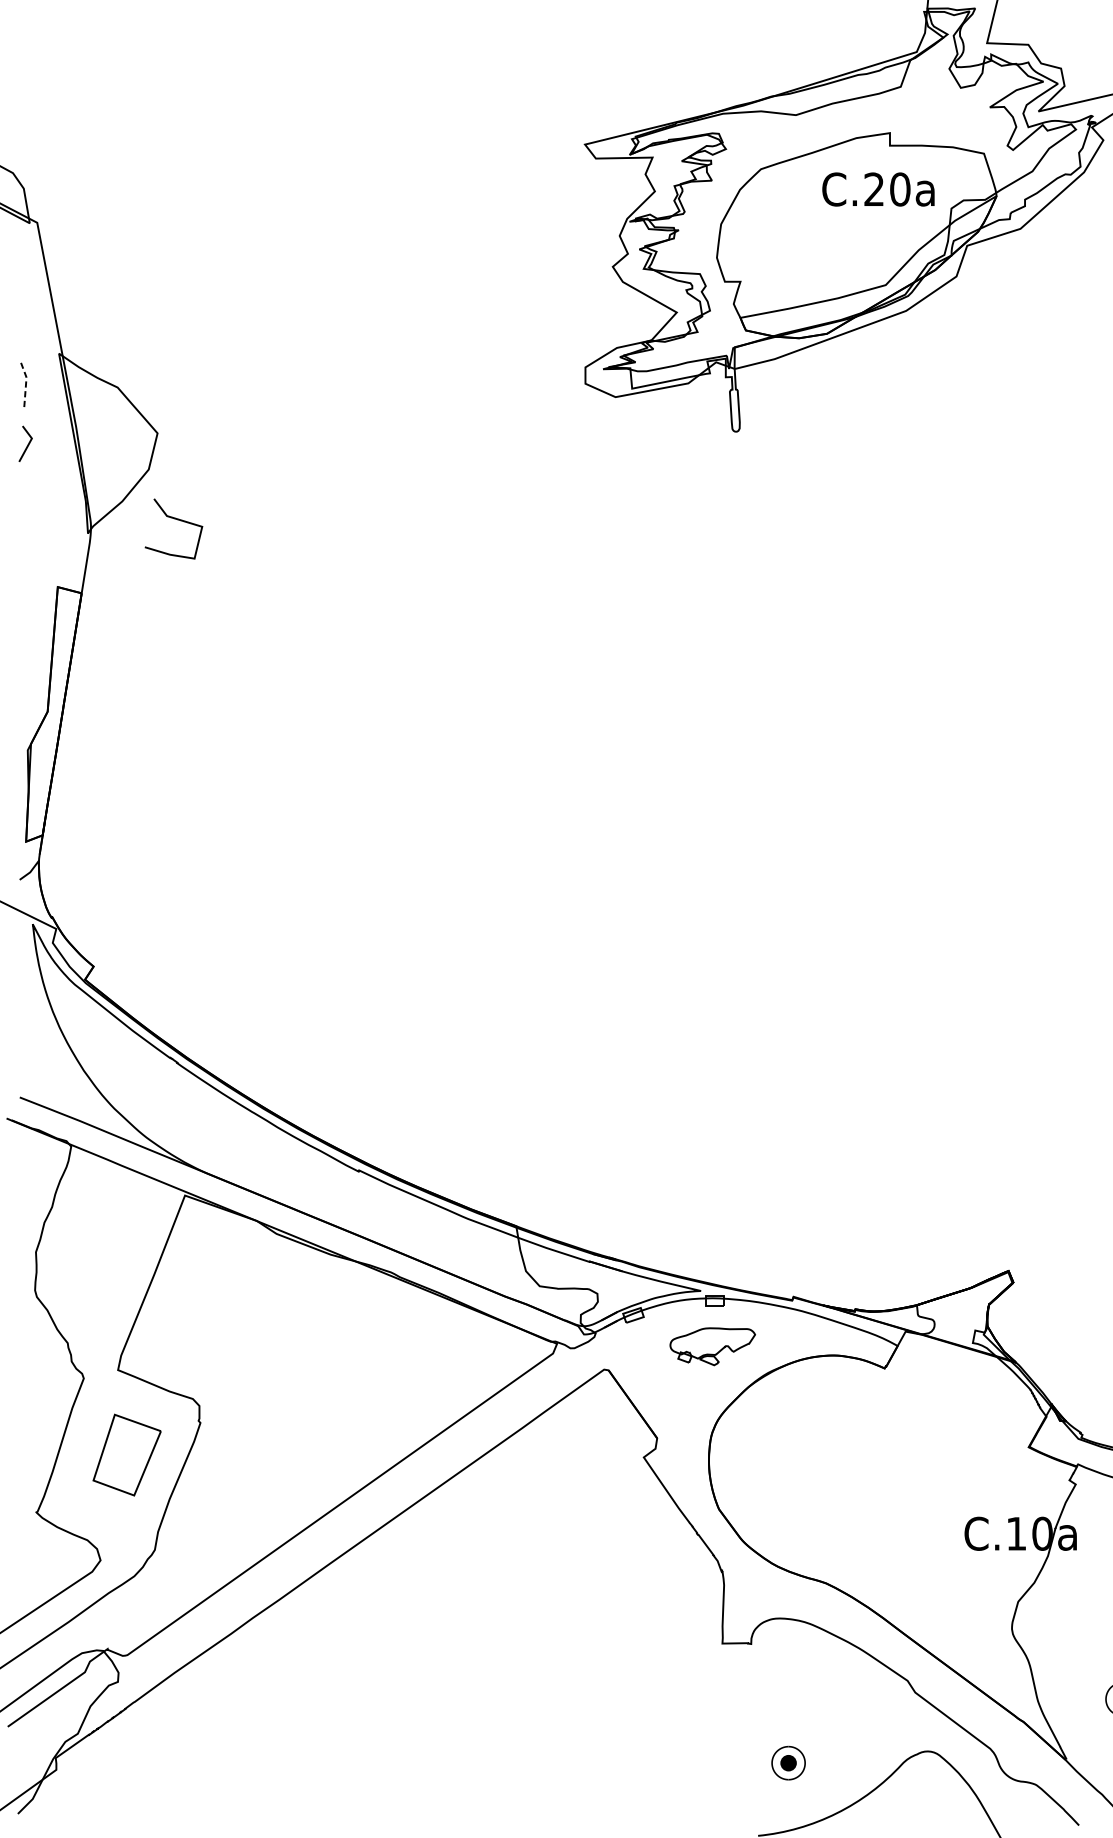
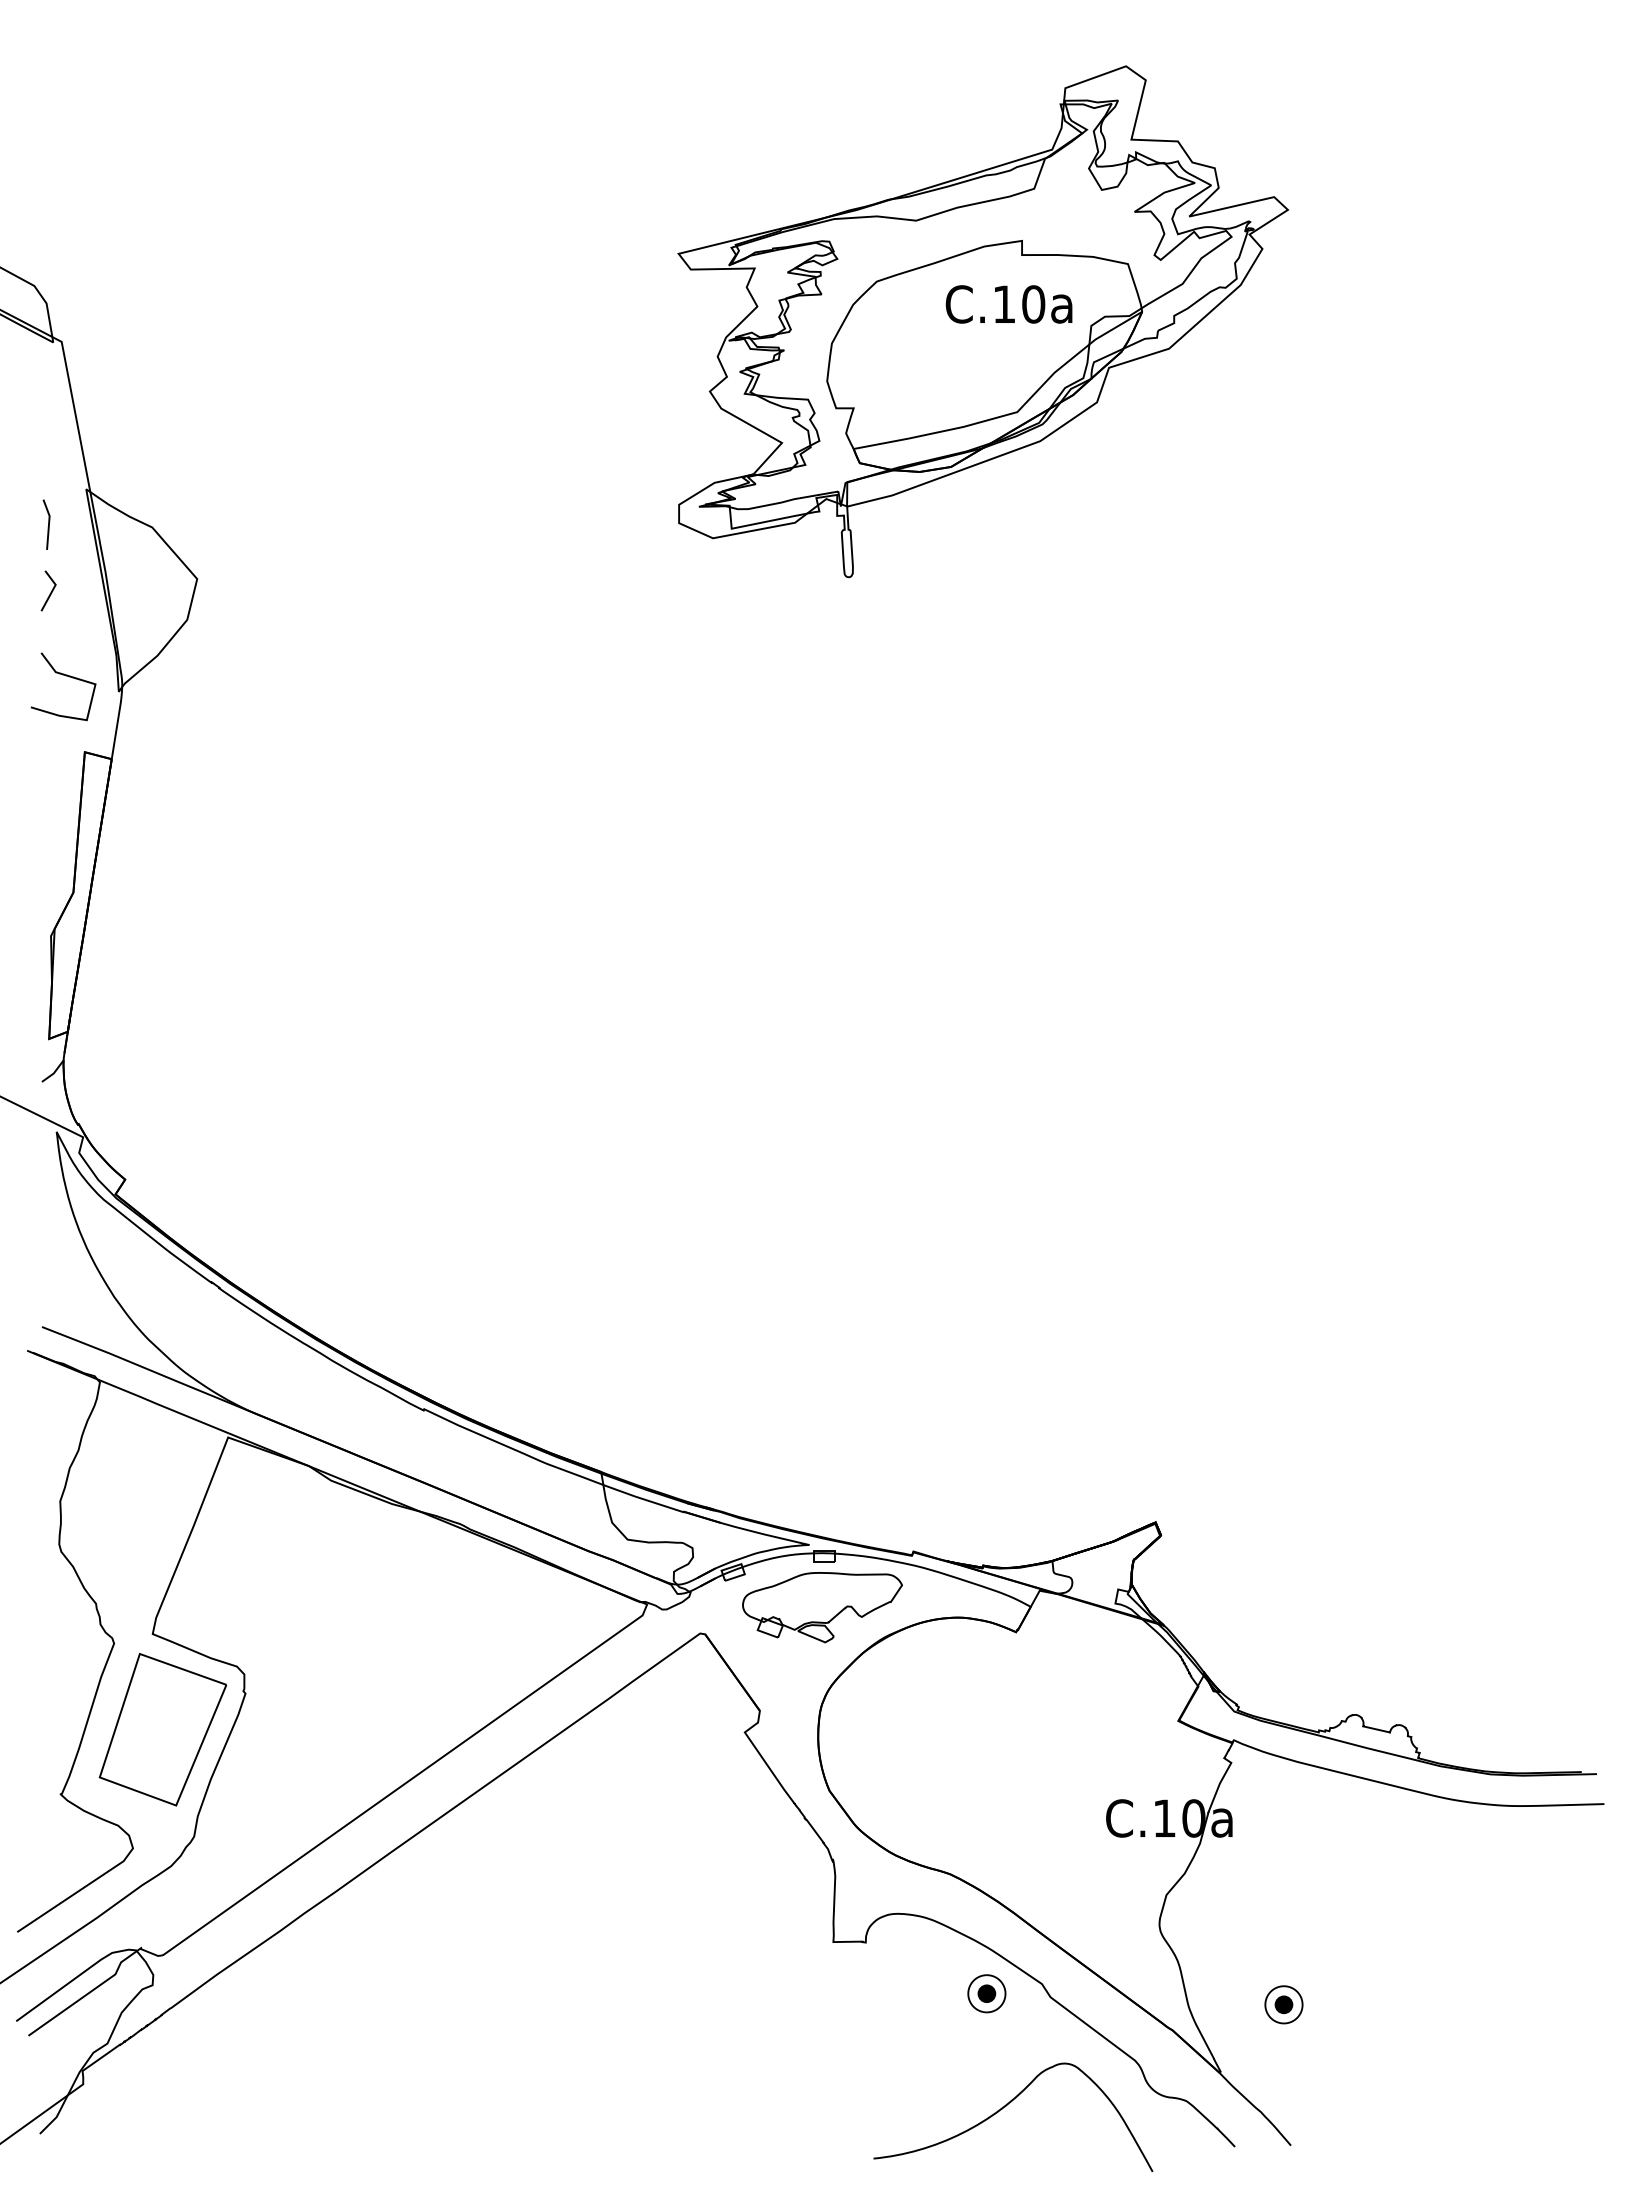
text: (873, 188) -> (1003, 303), C.20a -> C.10a
line: (26, 384) -> (49, 524), dashed -> solid
curve: (175, 519) -> (65, 676), moved
part: (712, 1346) -> (822, 1607), size x1.67
part: (126, 1454) -> (162, 1729), size x1.67
part: (788, 1762) -> (986, 1993), moved

